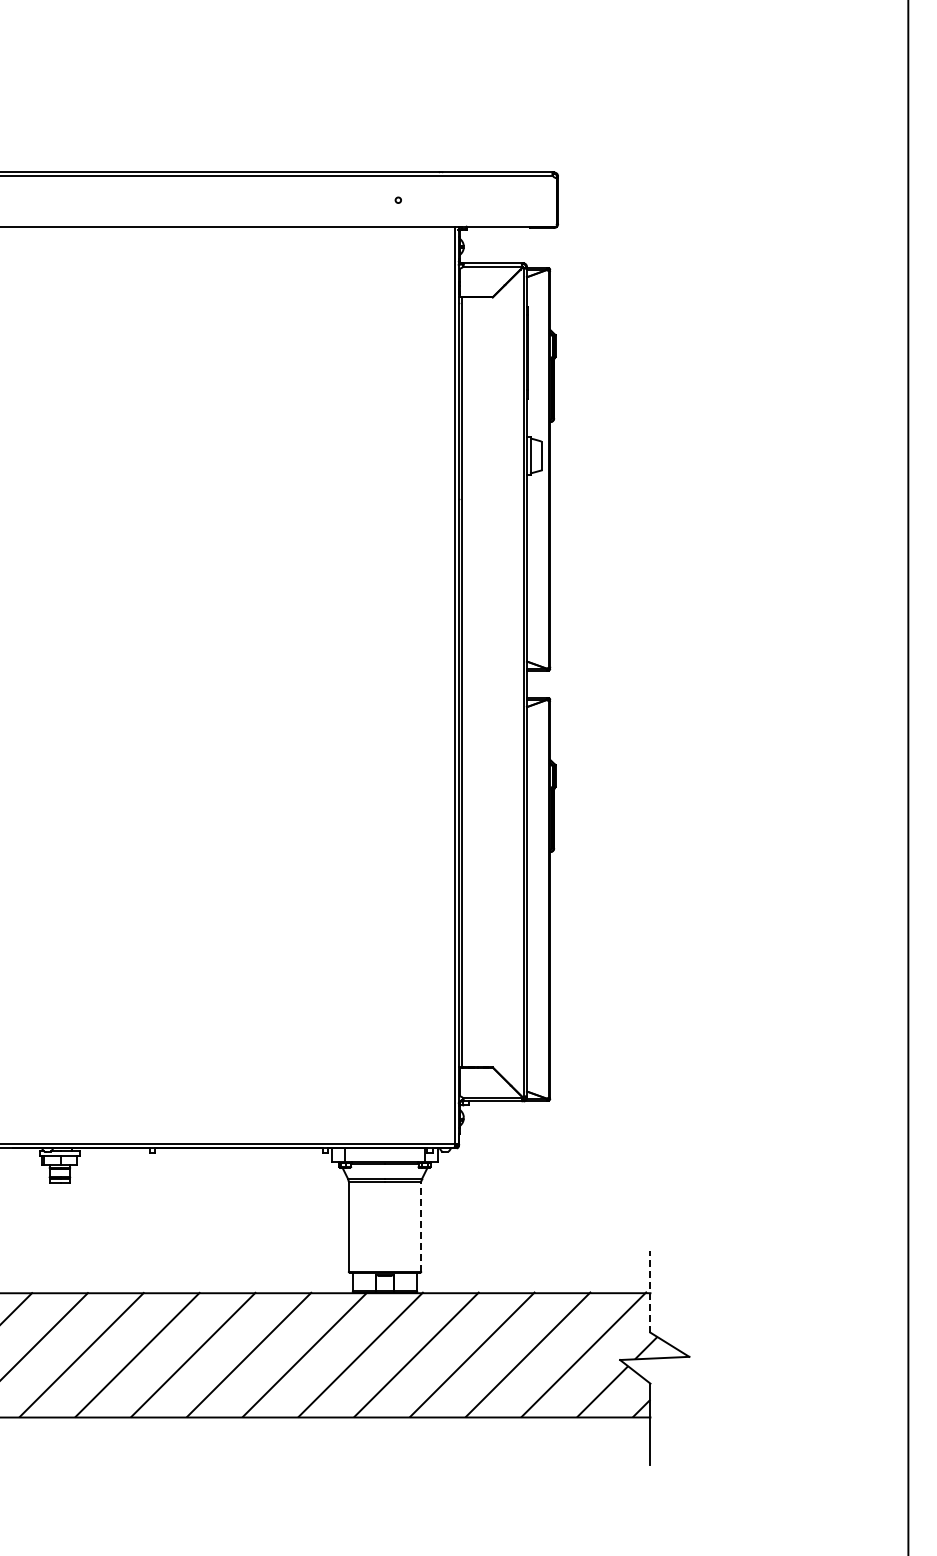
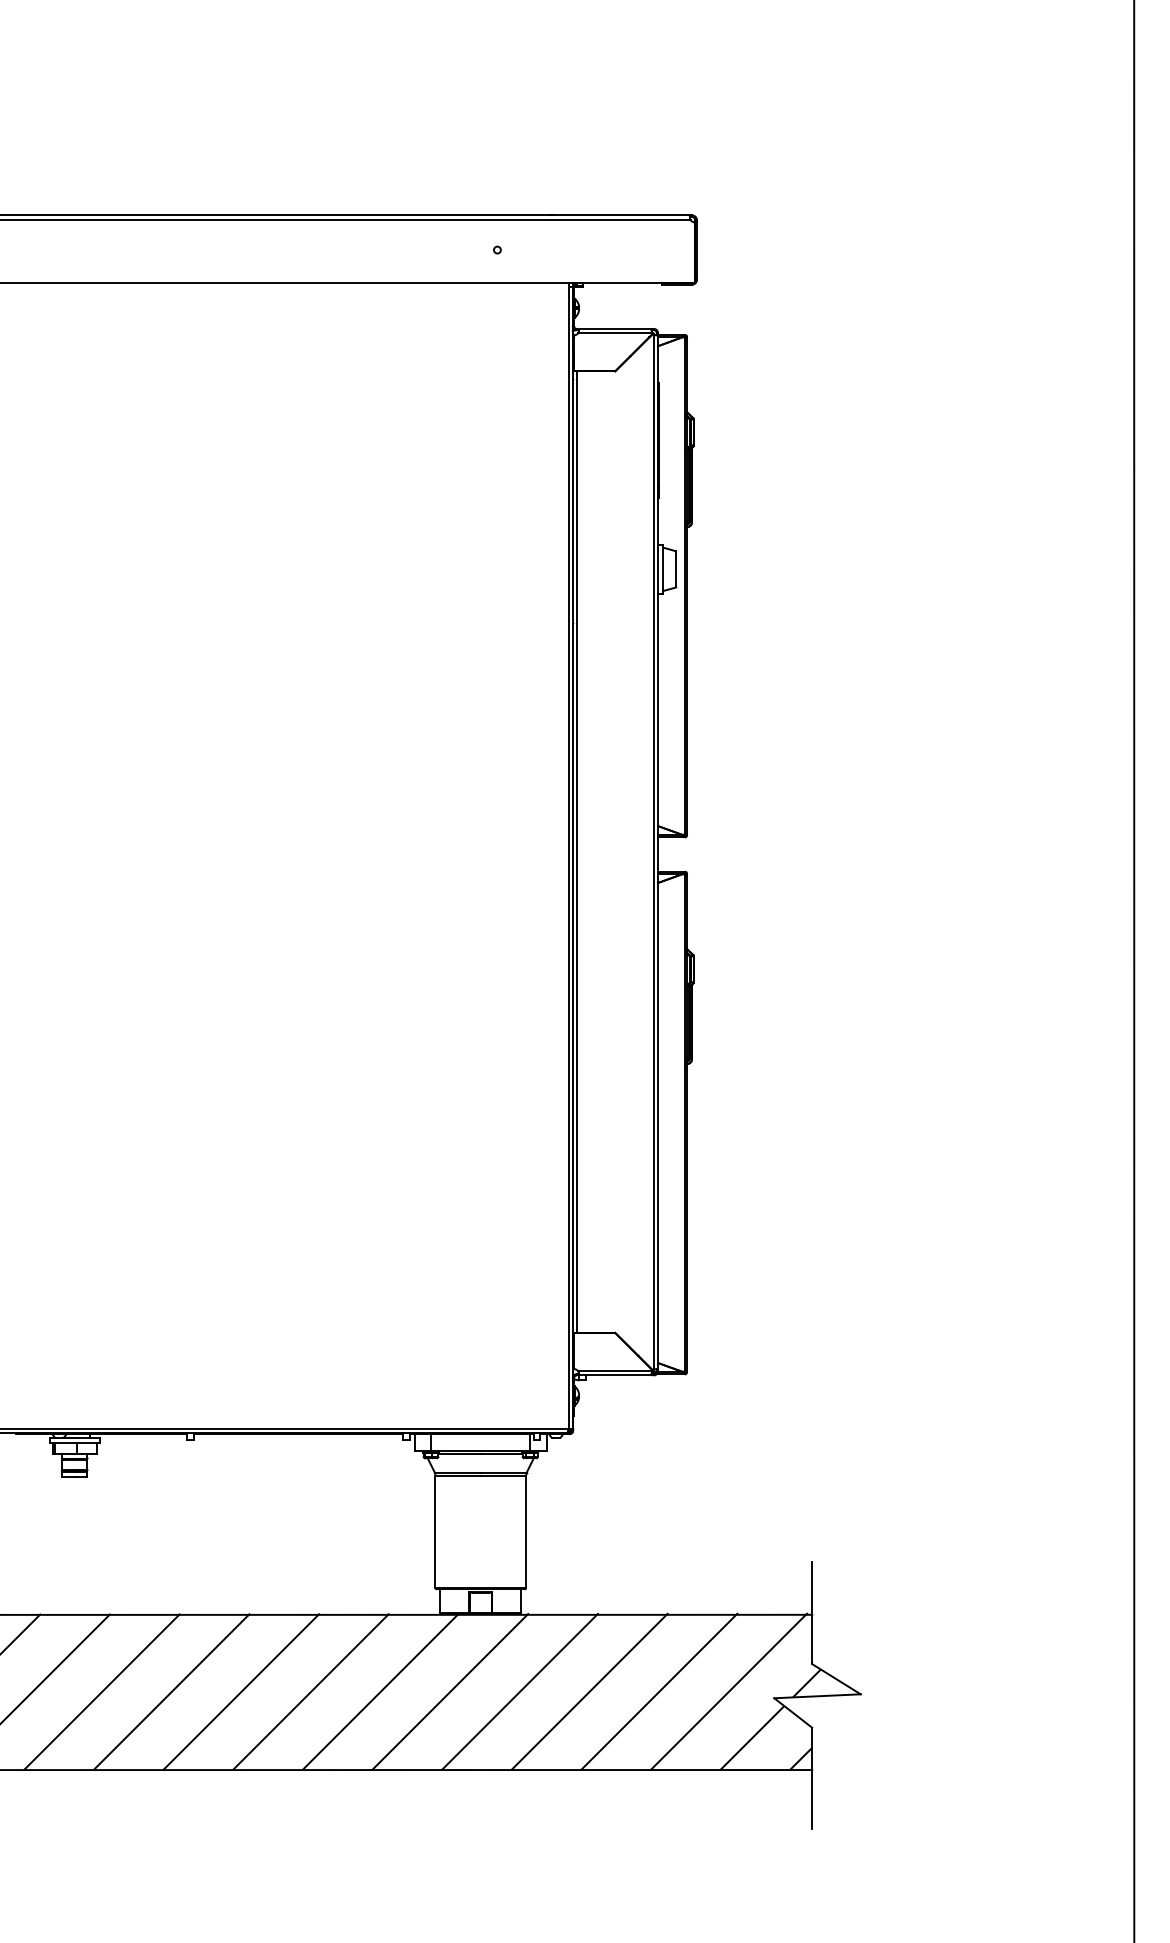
line: (421, 1226) -> (526, 1531), dashed -> solid
line: (650, 1291) -> (812, 1612), dashed -> solid

